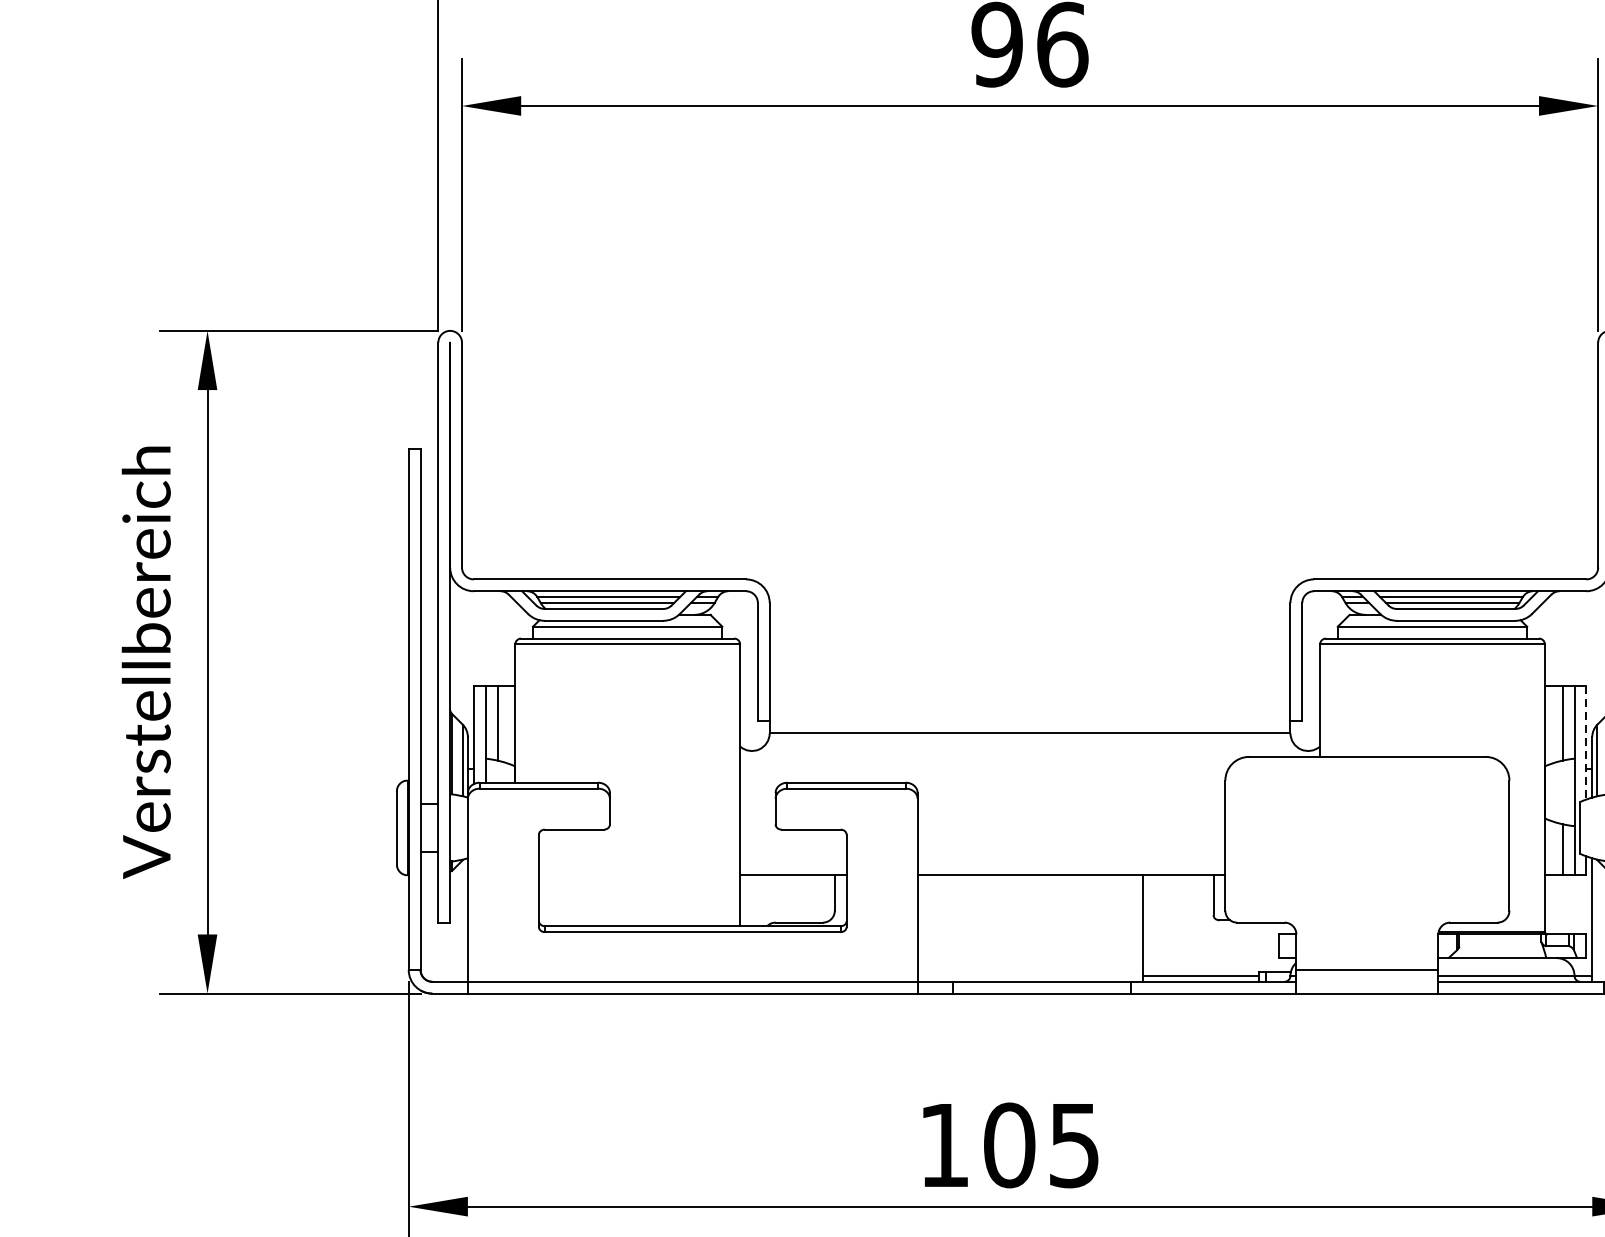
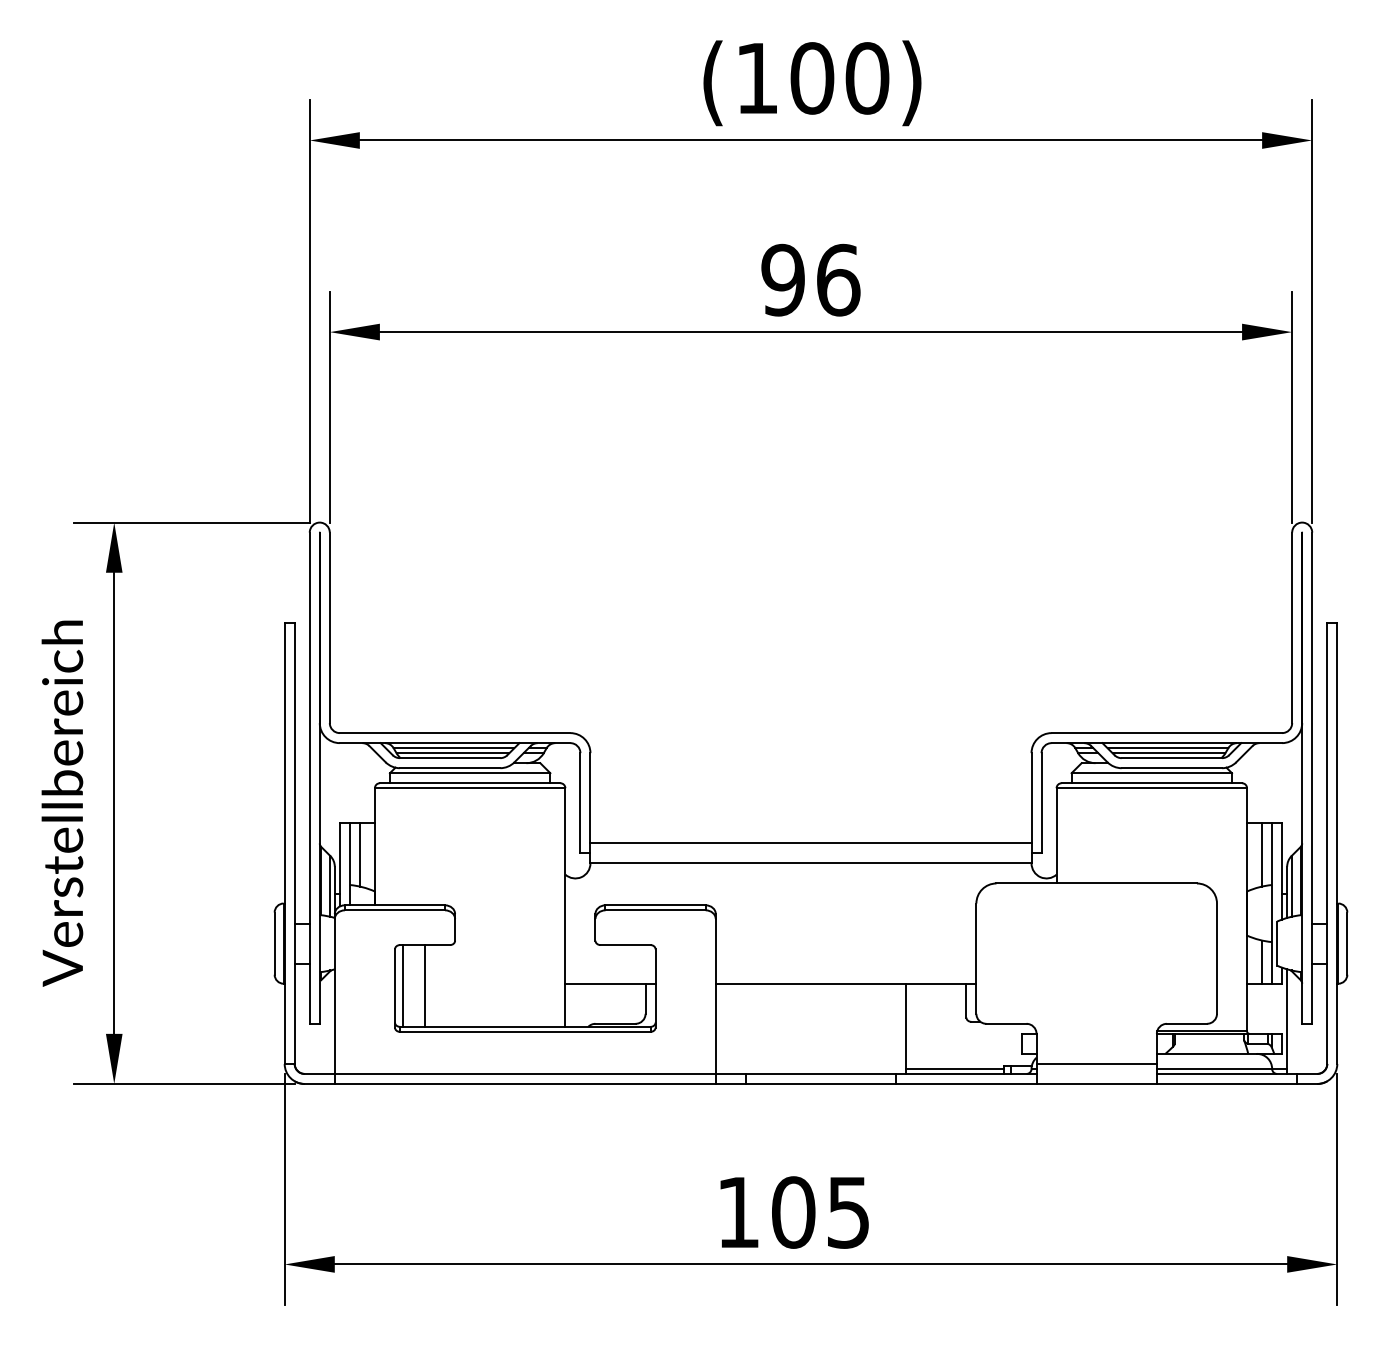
line: (1029, 709) -> (810, 843), added
line: (1586, 742) -> (1282, 871), dashed -> solid
line: (547, 877) -> (402, 985), added
line: (574, 877) -> (425, 985), added

